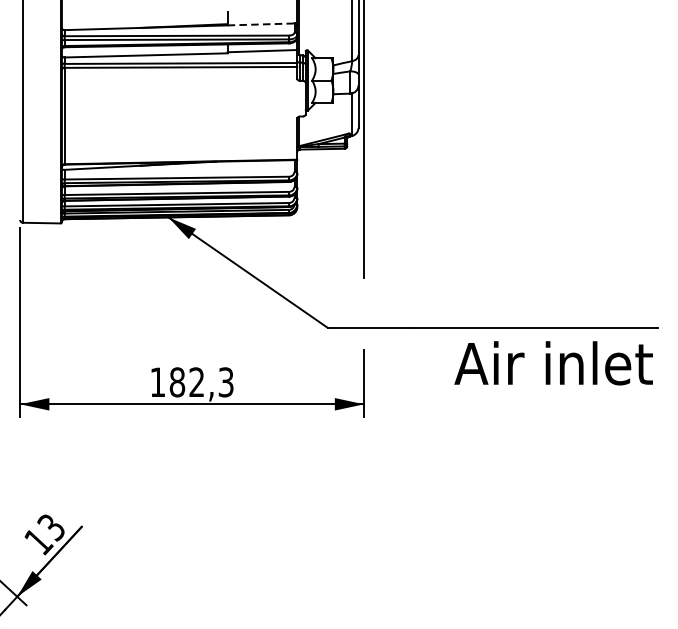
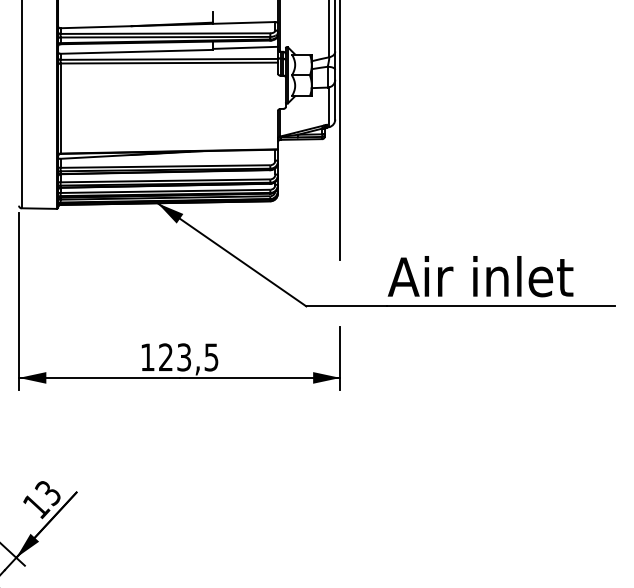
line: (261, 23) -> (244, 22), dashed -> solid
text: (553, 363) -> (480, 276), moved
text: (201, 382) -> (188, 357), 182,3 -> 123,5

